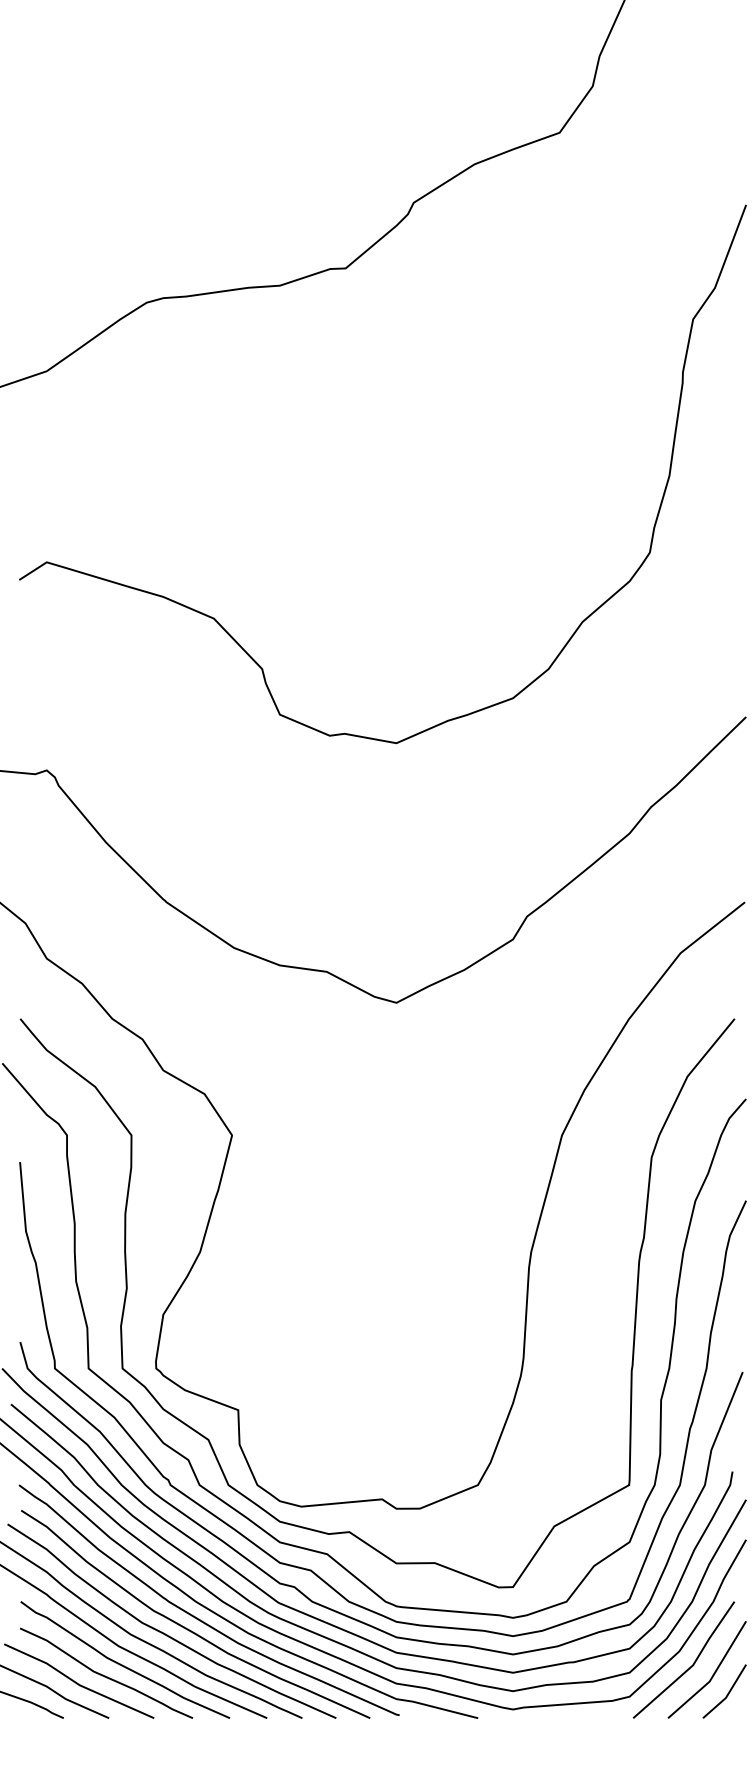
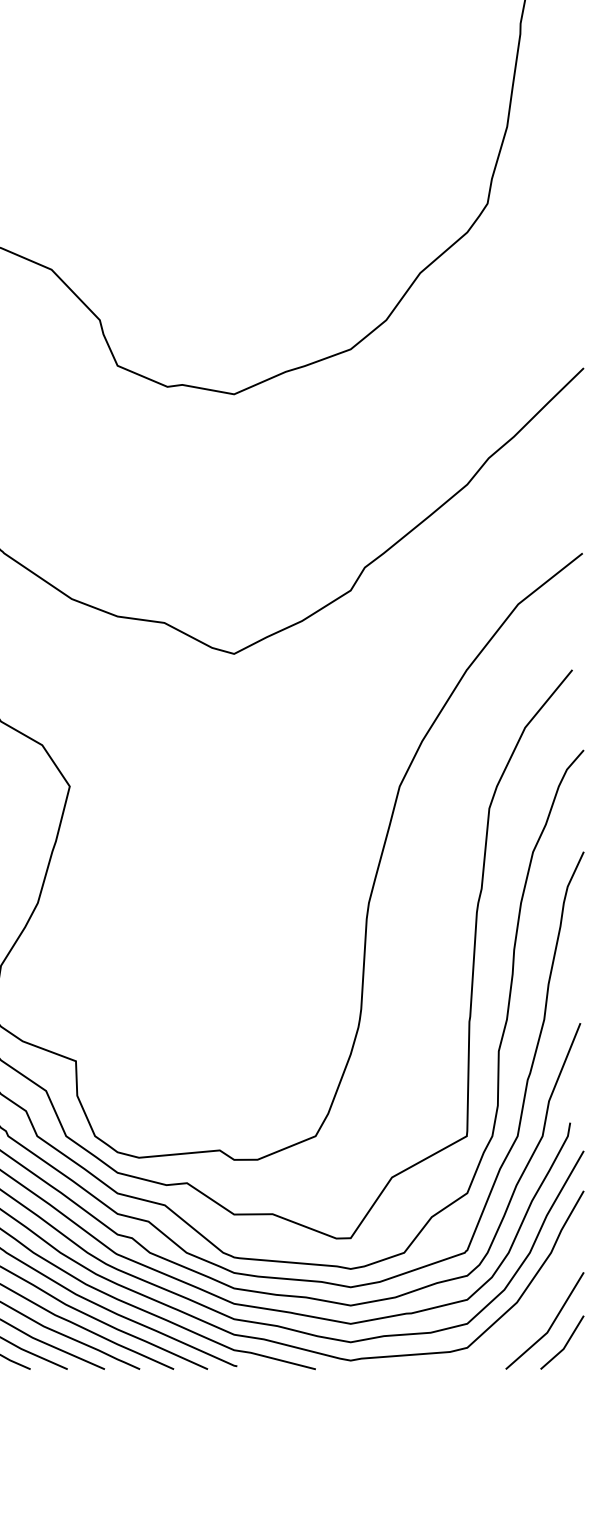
line: (687, 1668) -> (525, 1319), removed

